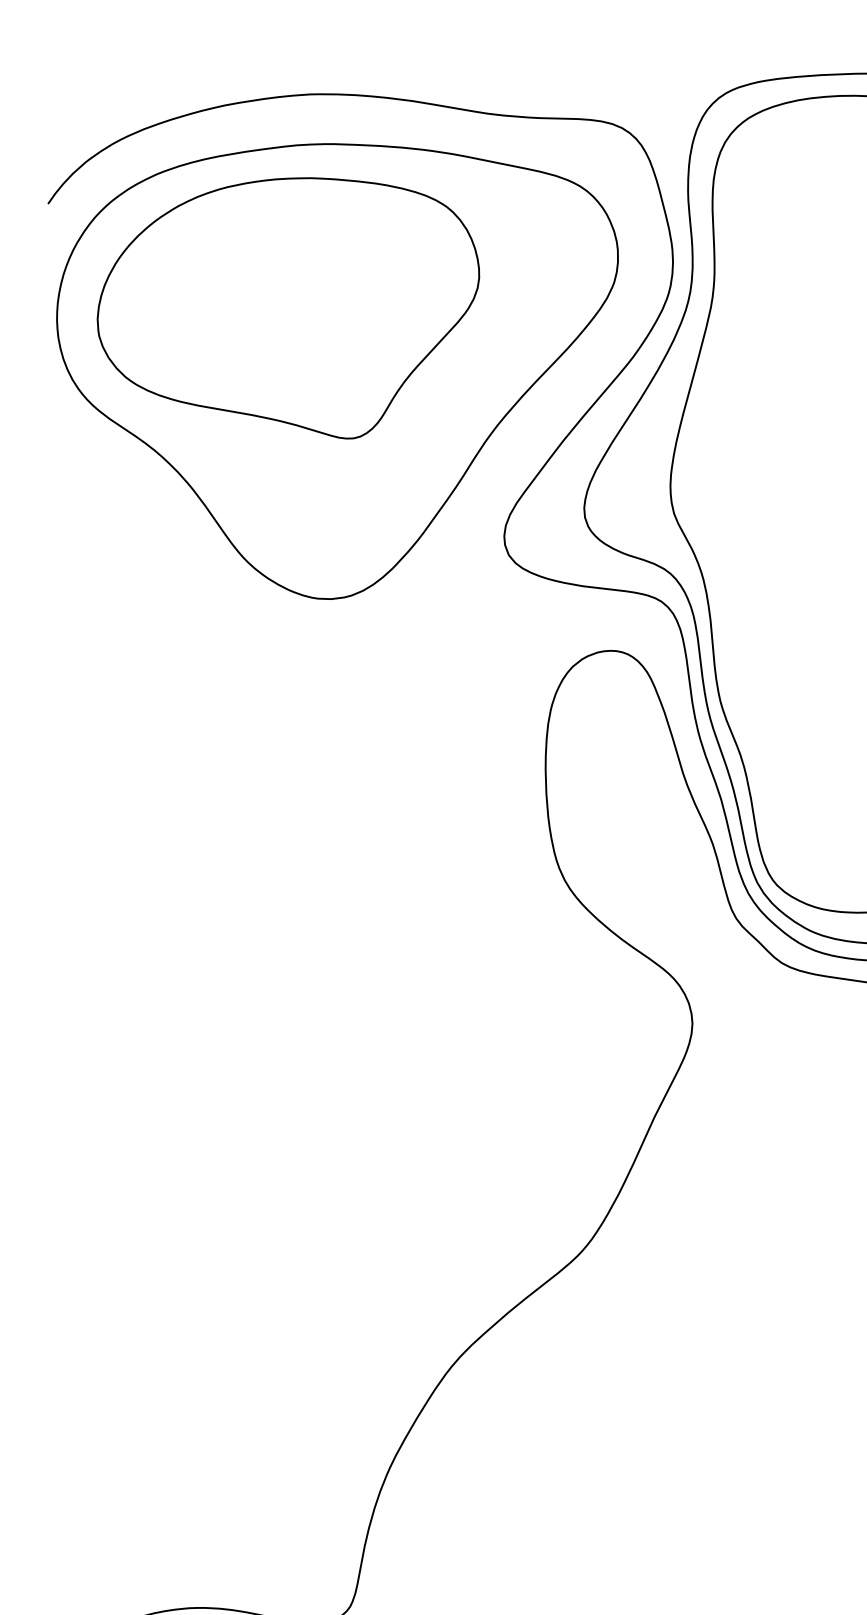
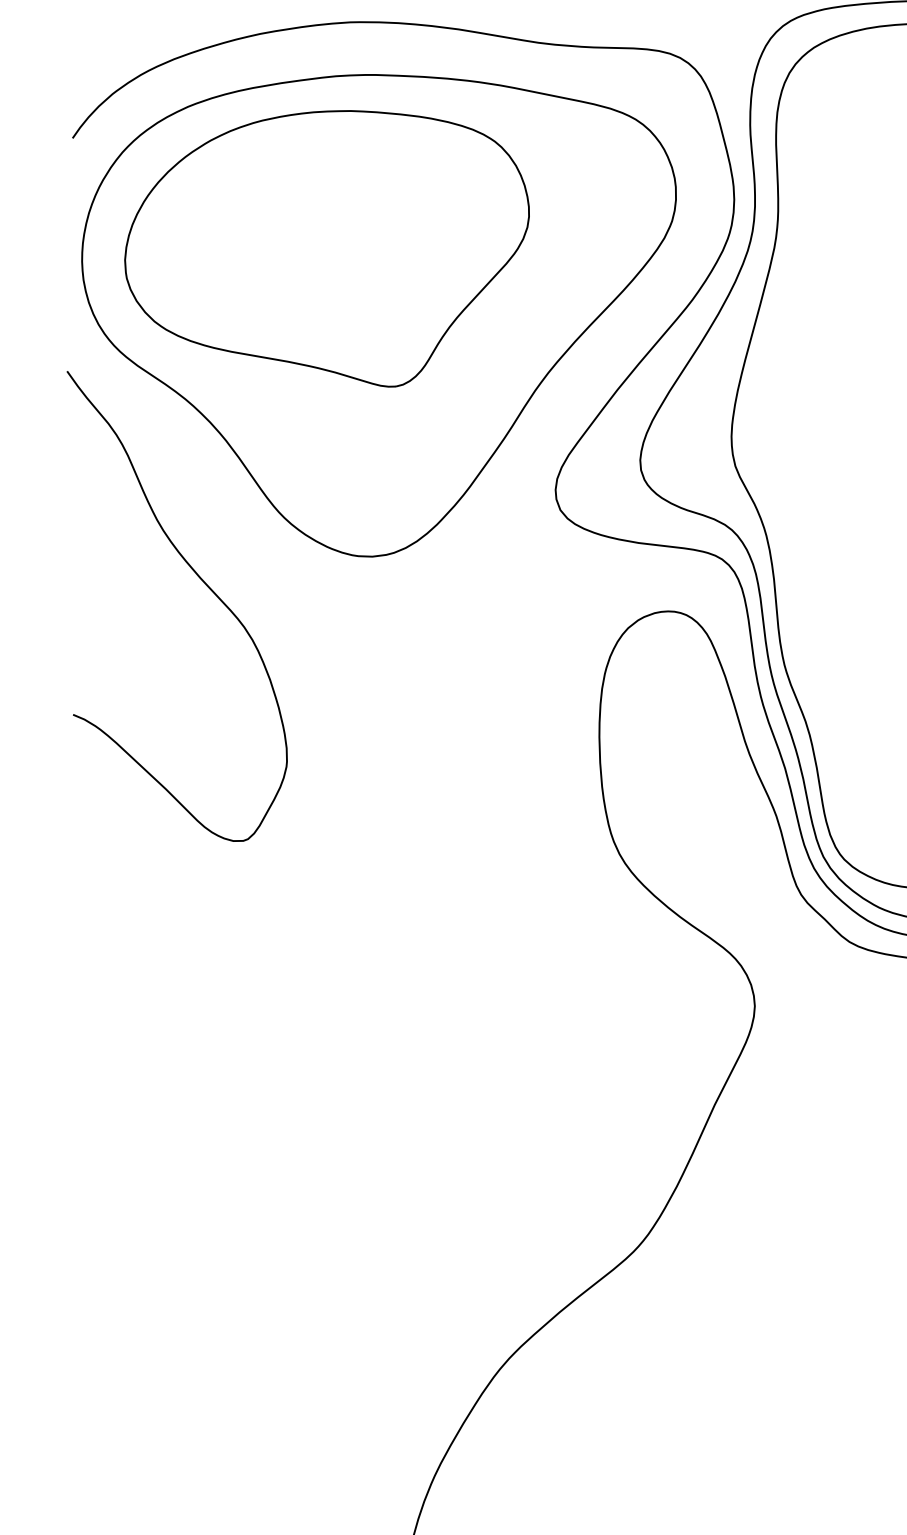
curve: (169, 621) -> (201, 580), added

